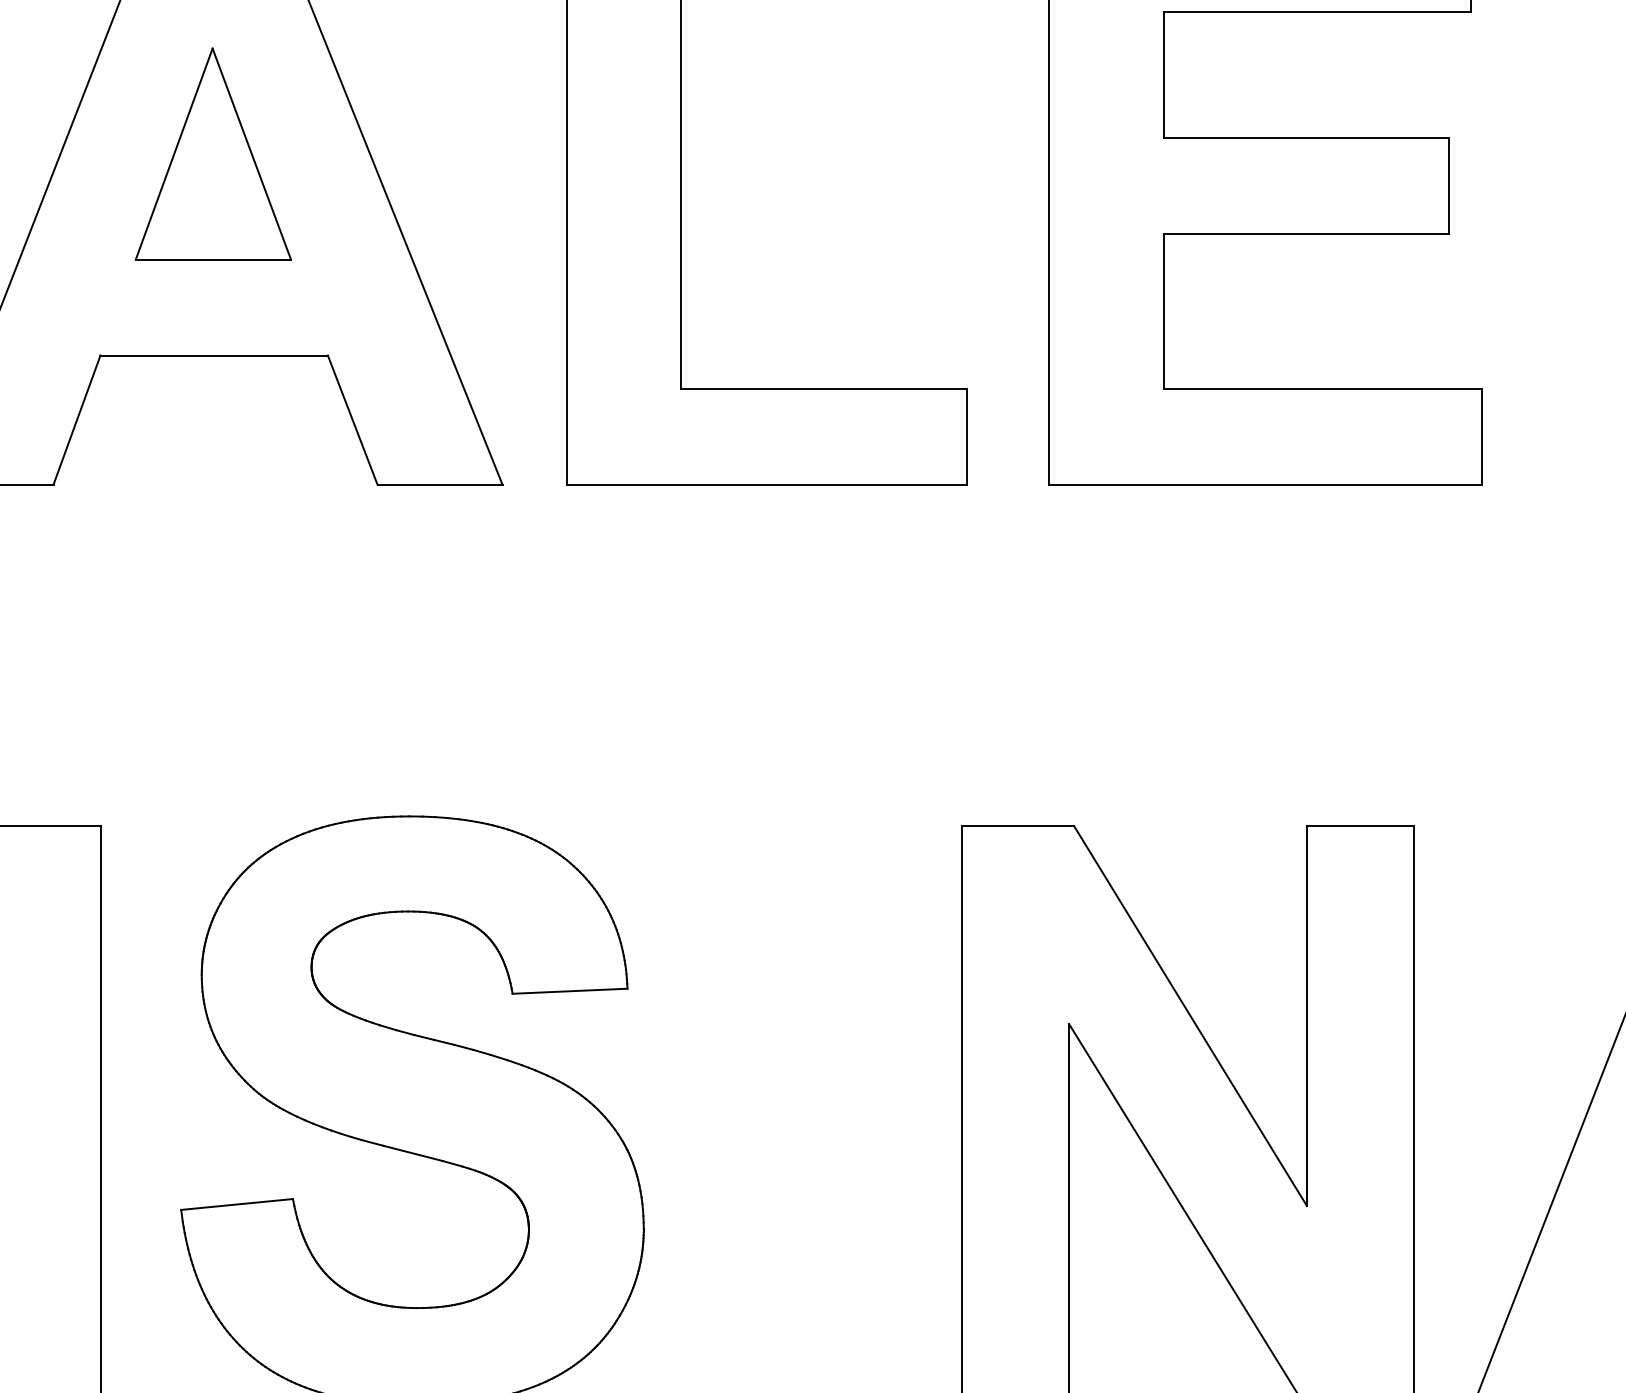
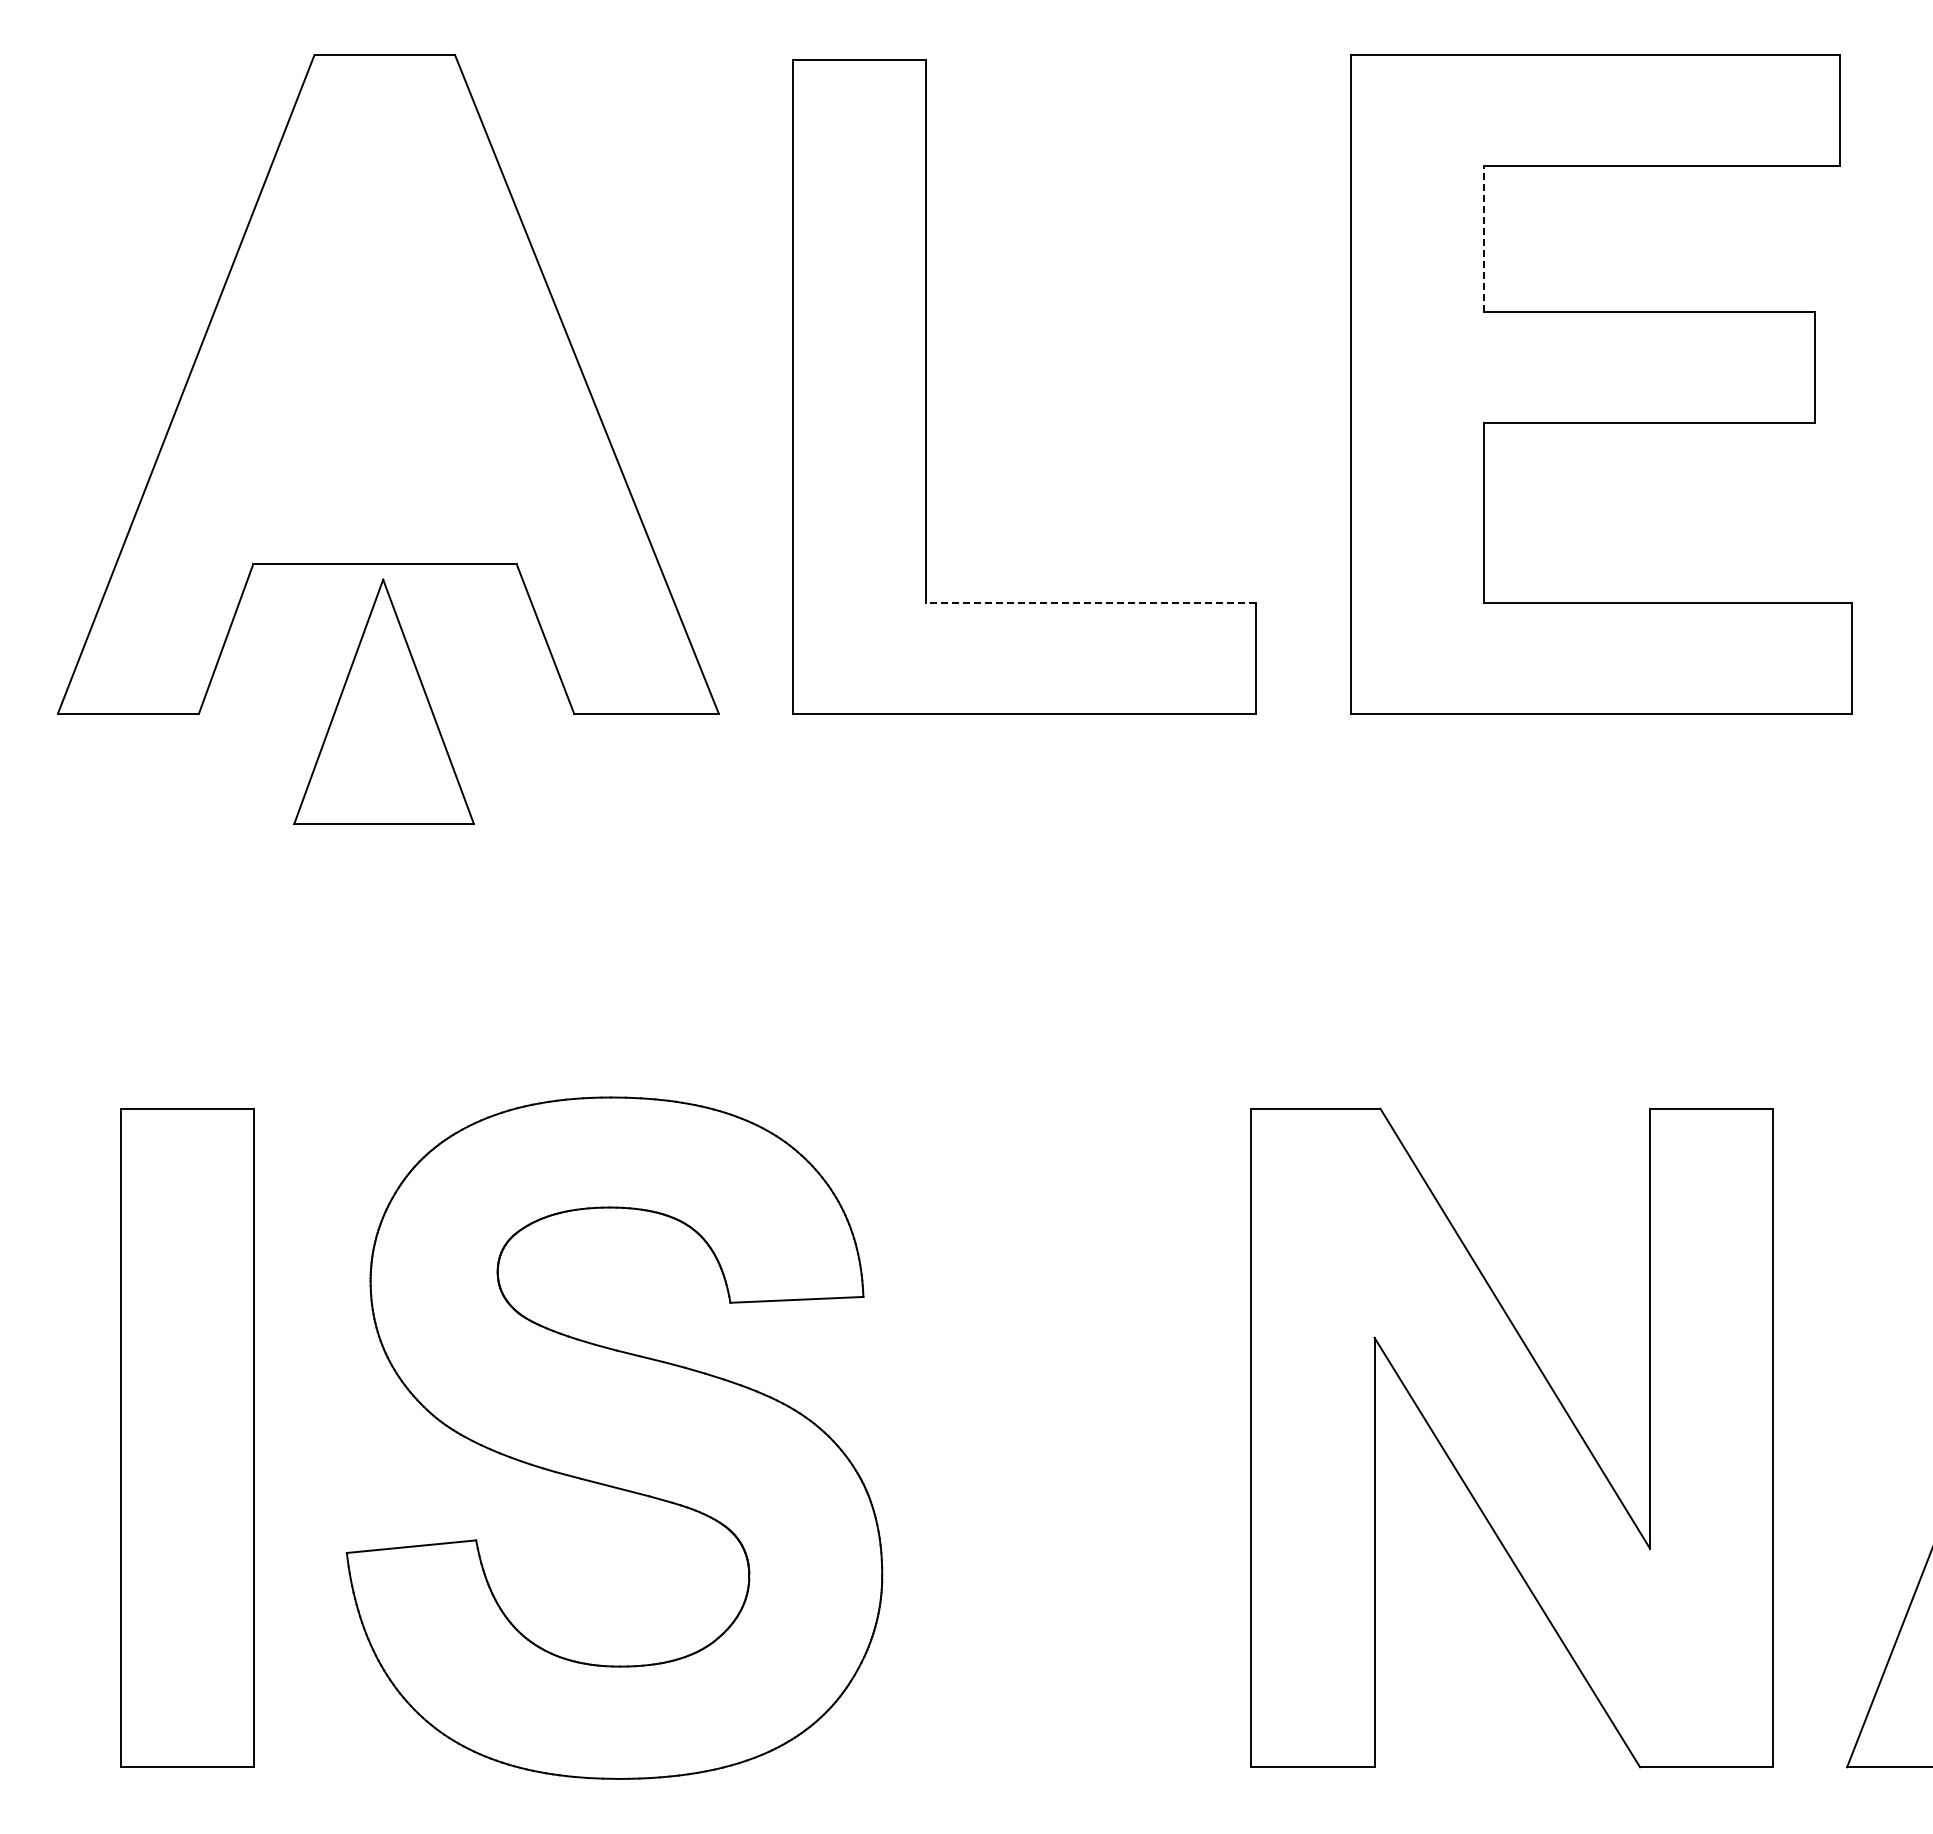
line: (1164, 75) -> (1484, 239), solid -> dashed
part: (212, 153) -> (383, 701), moved
line: (823, 388) -> (1090, 602), solid -> dashed

